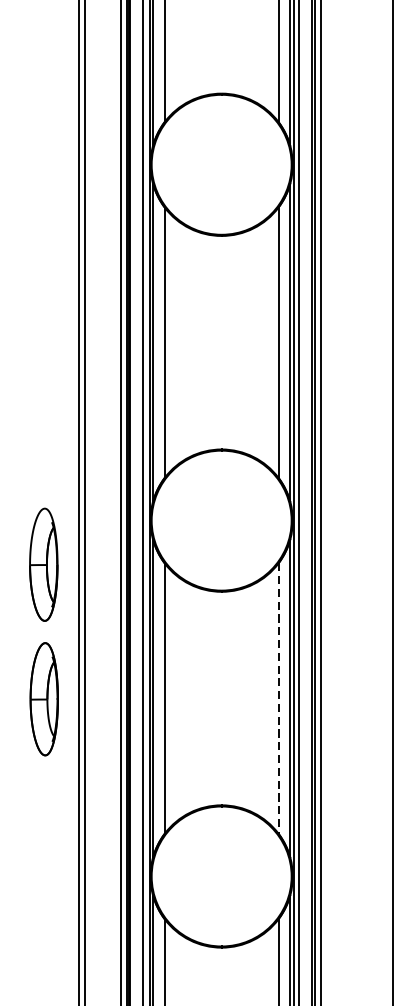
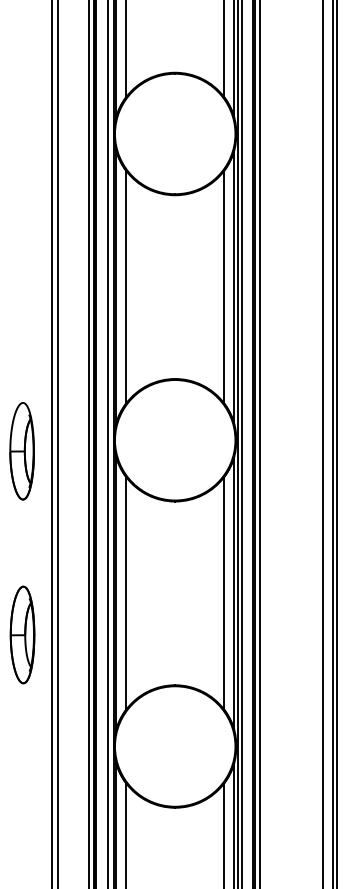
part: (43, 565) -> (21, 451), moved
part: (44, 698) -> (22, 634), moved
line: (278, 698) -> (224, 593), dashed -> solid

